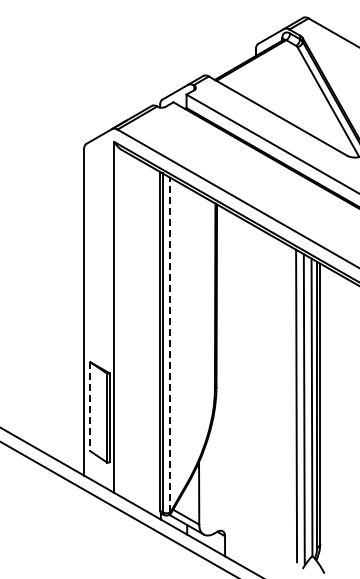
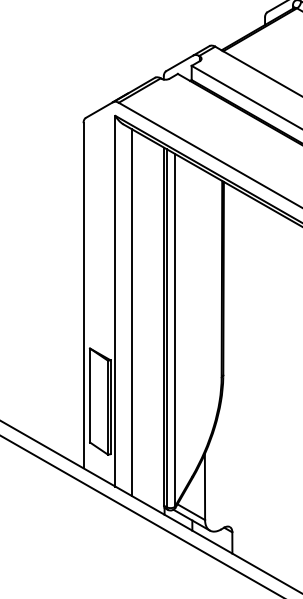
line: (129, 327) -> (131, 311), added
line: (170, 344) -> (174, 329), dashed -> solid
line: (90, 407) -> (90, 396), dashed -> solid

